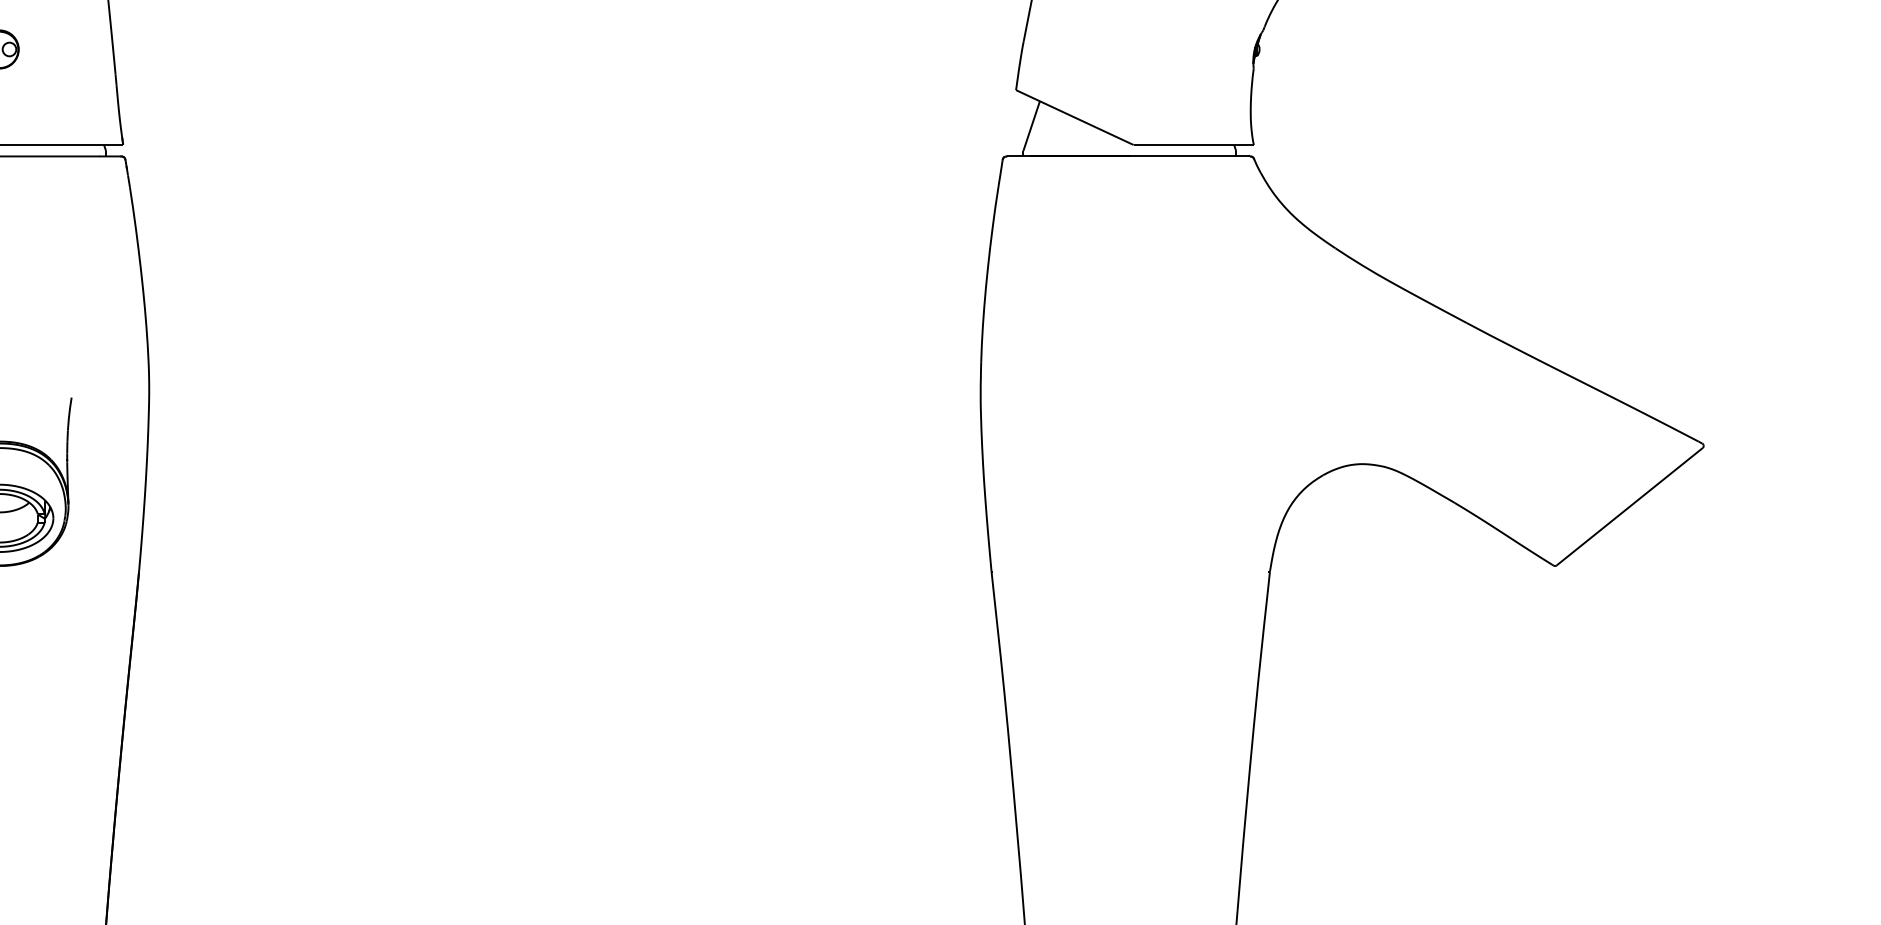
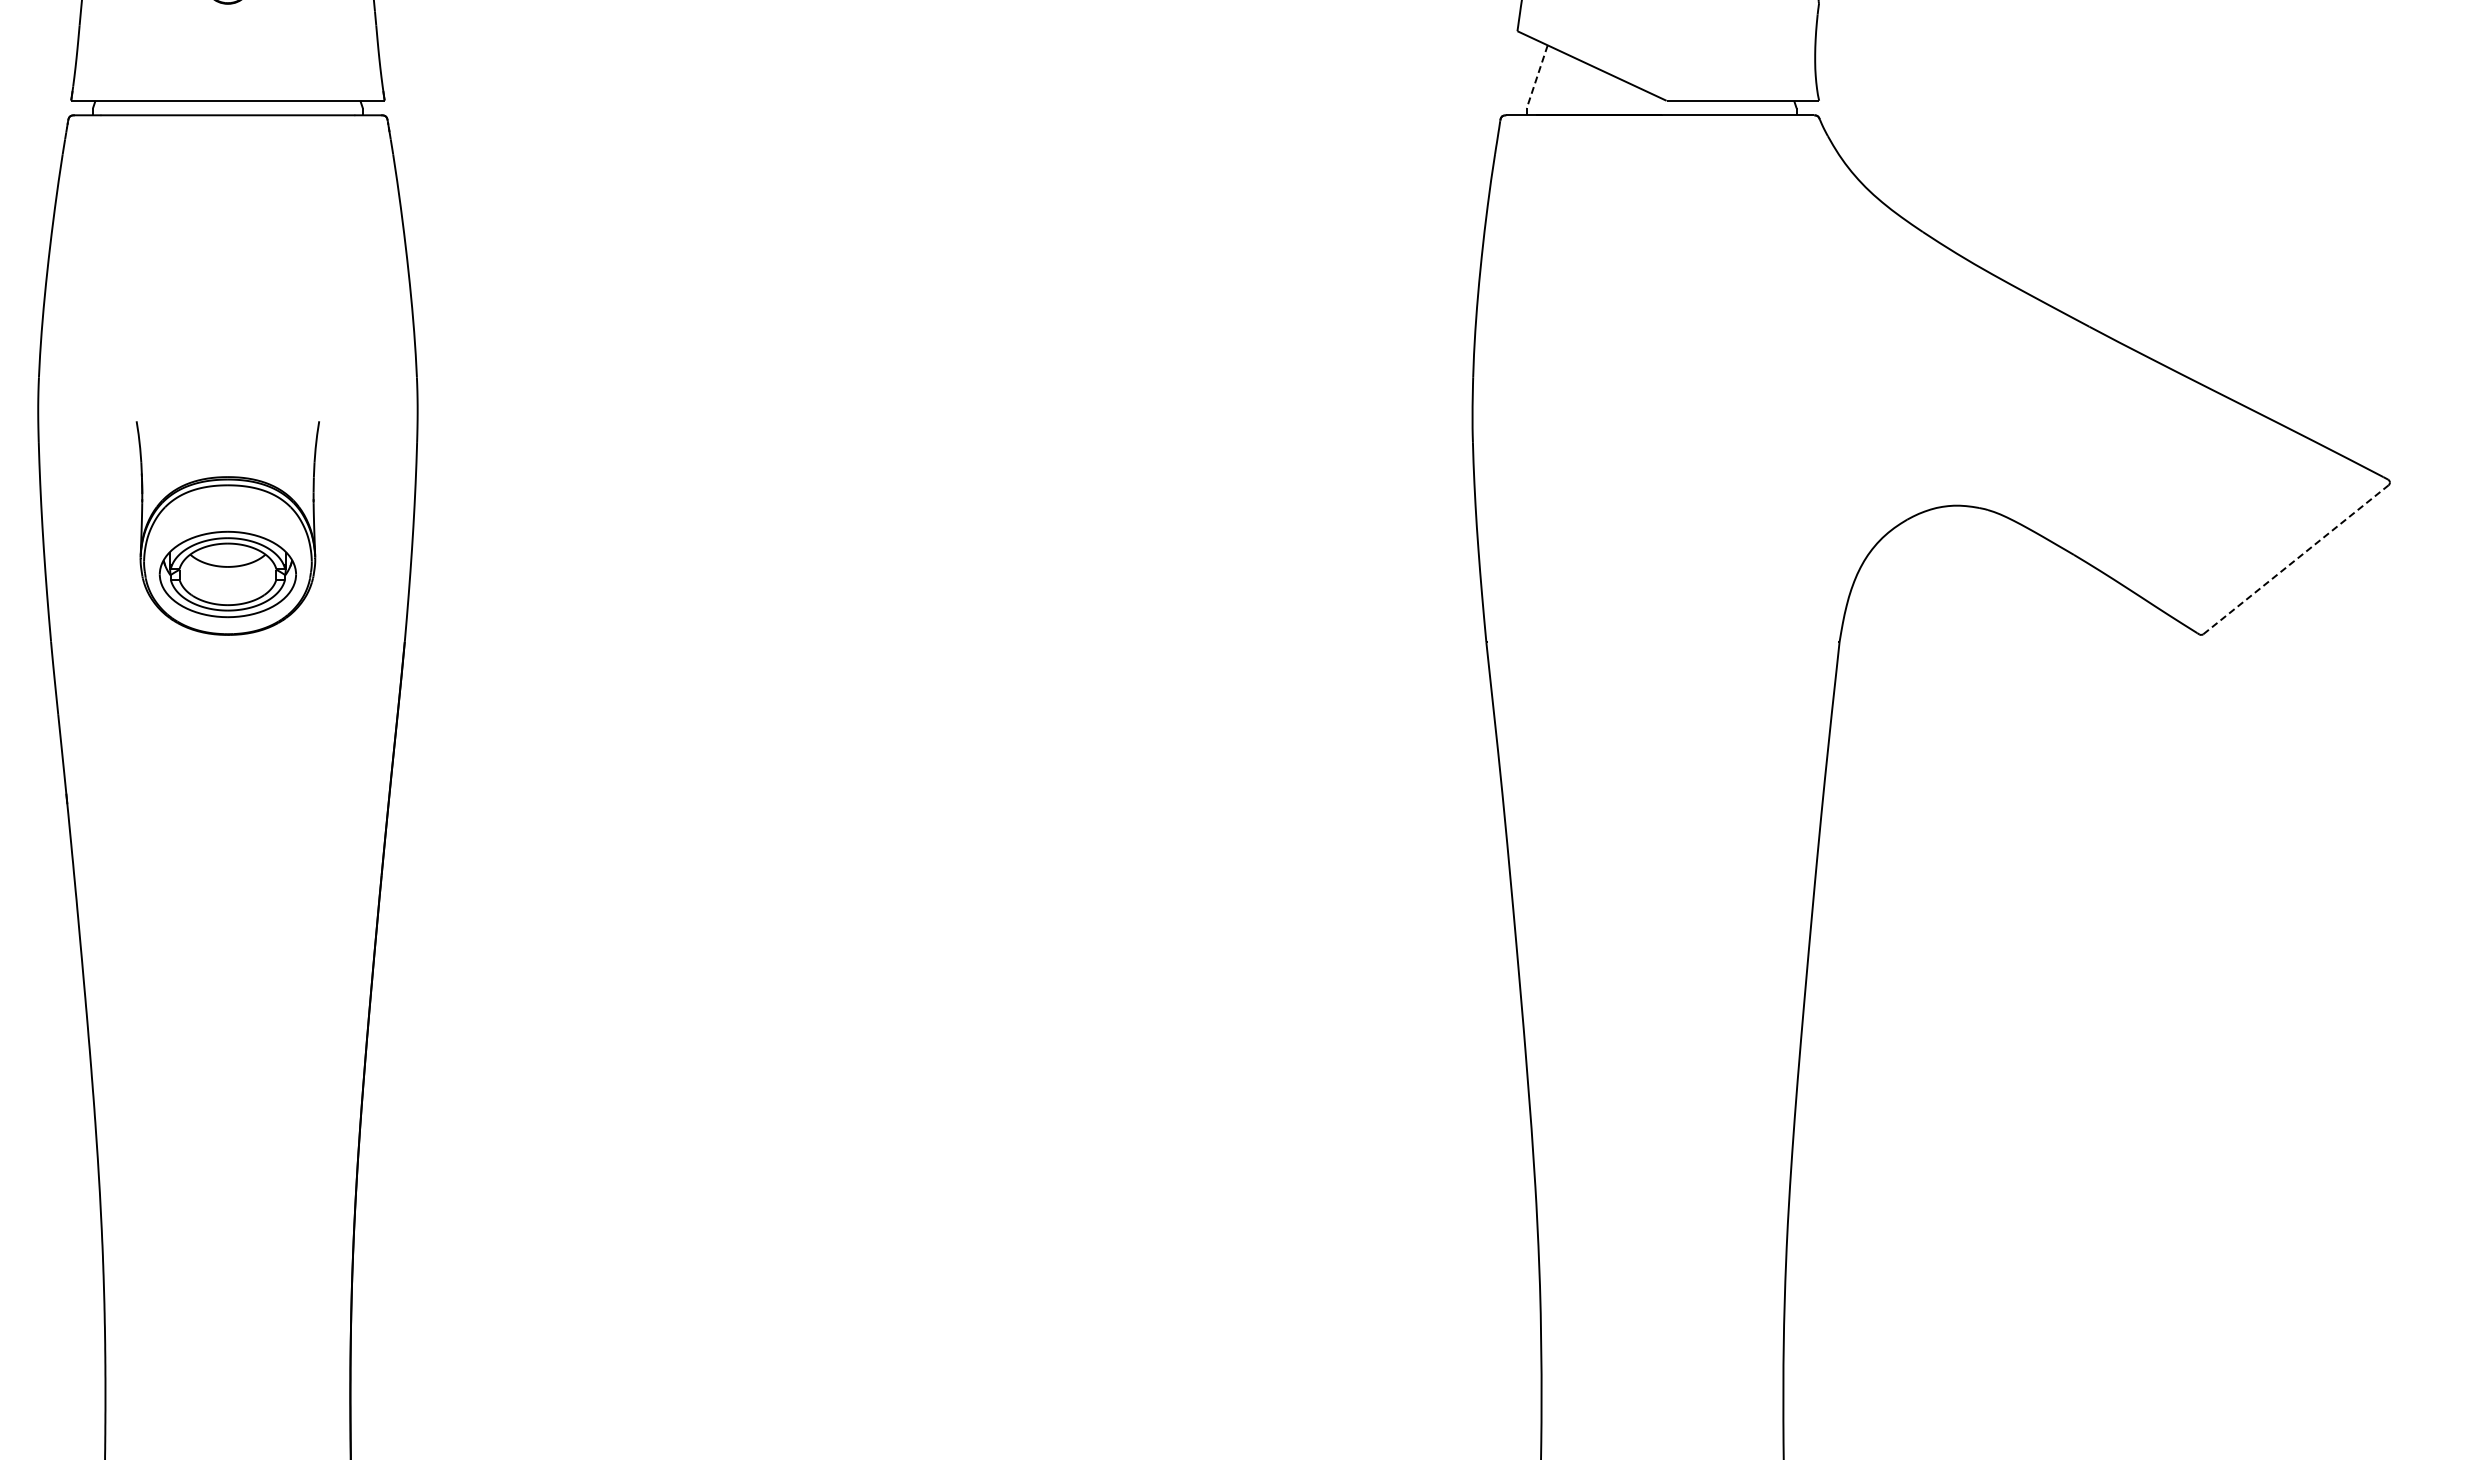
line: (1031, 126) -> (1537, 77), solid -> dashed
line: (1630, 506) -> (2296, 559), solid -> dashed

